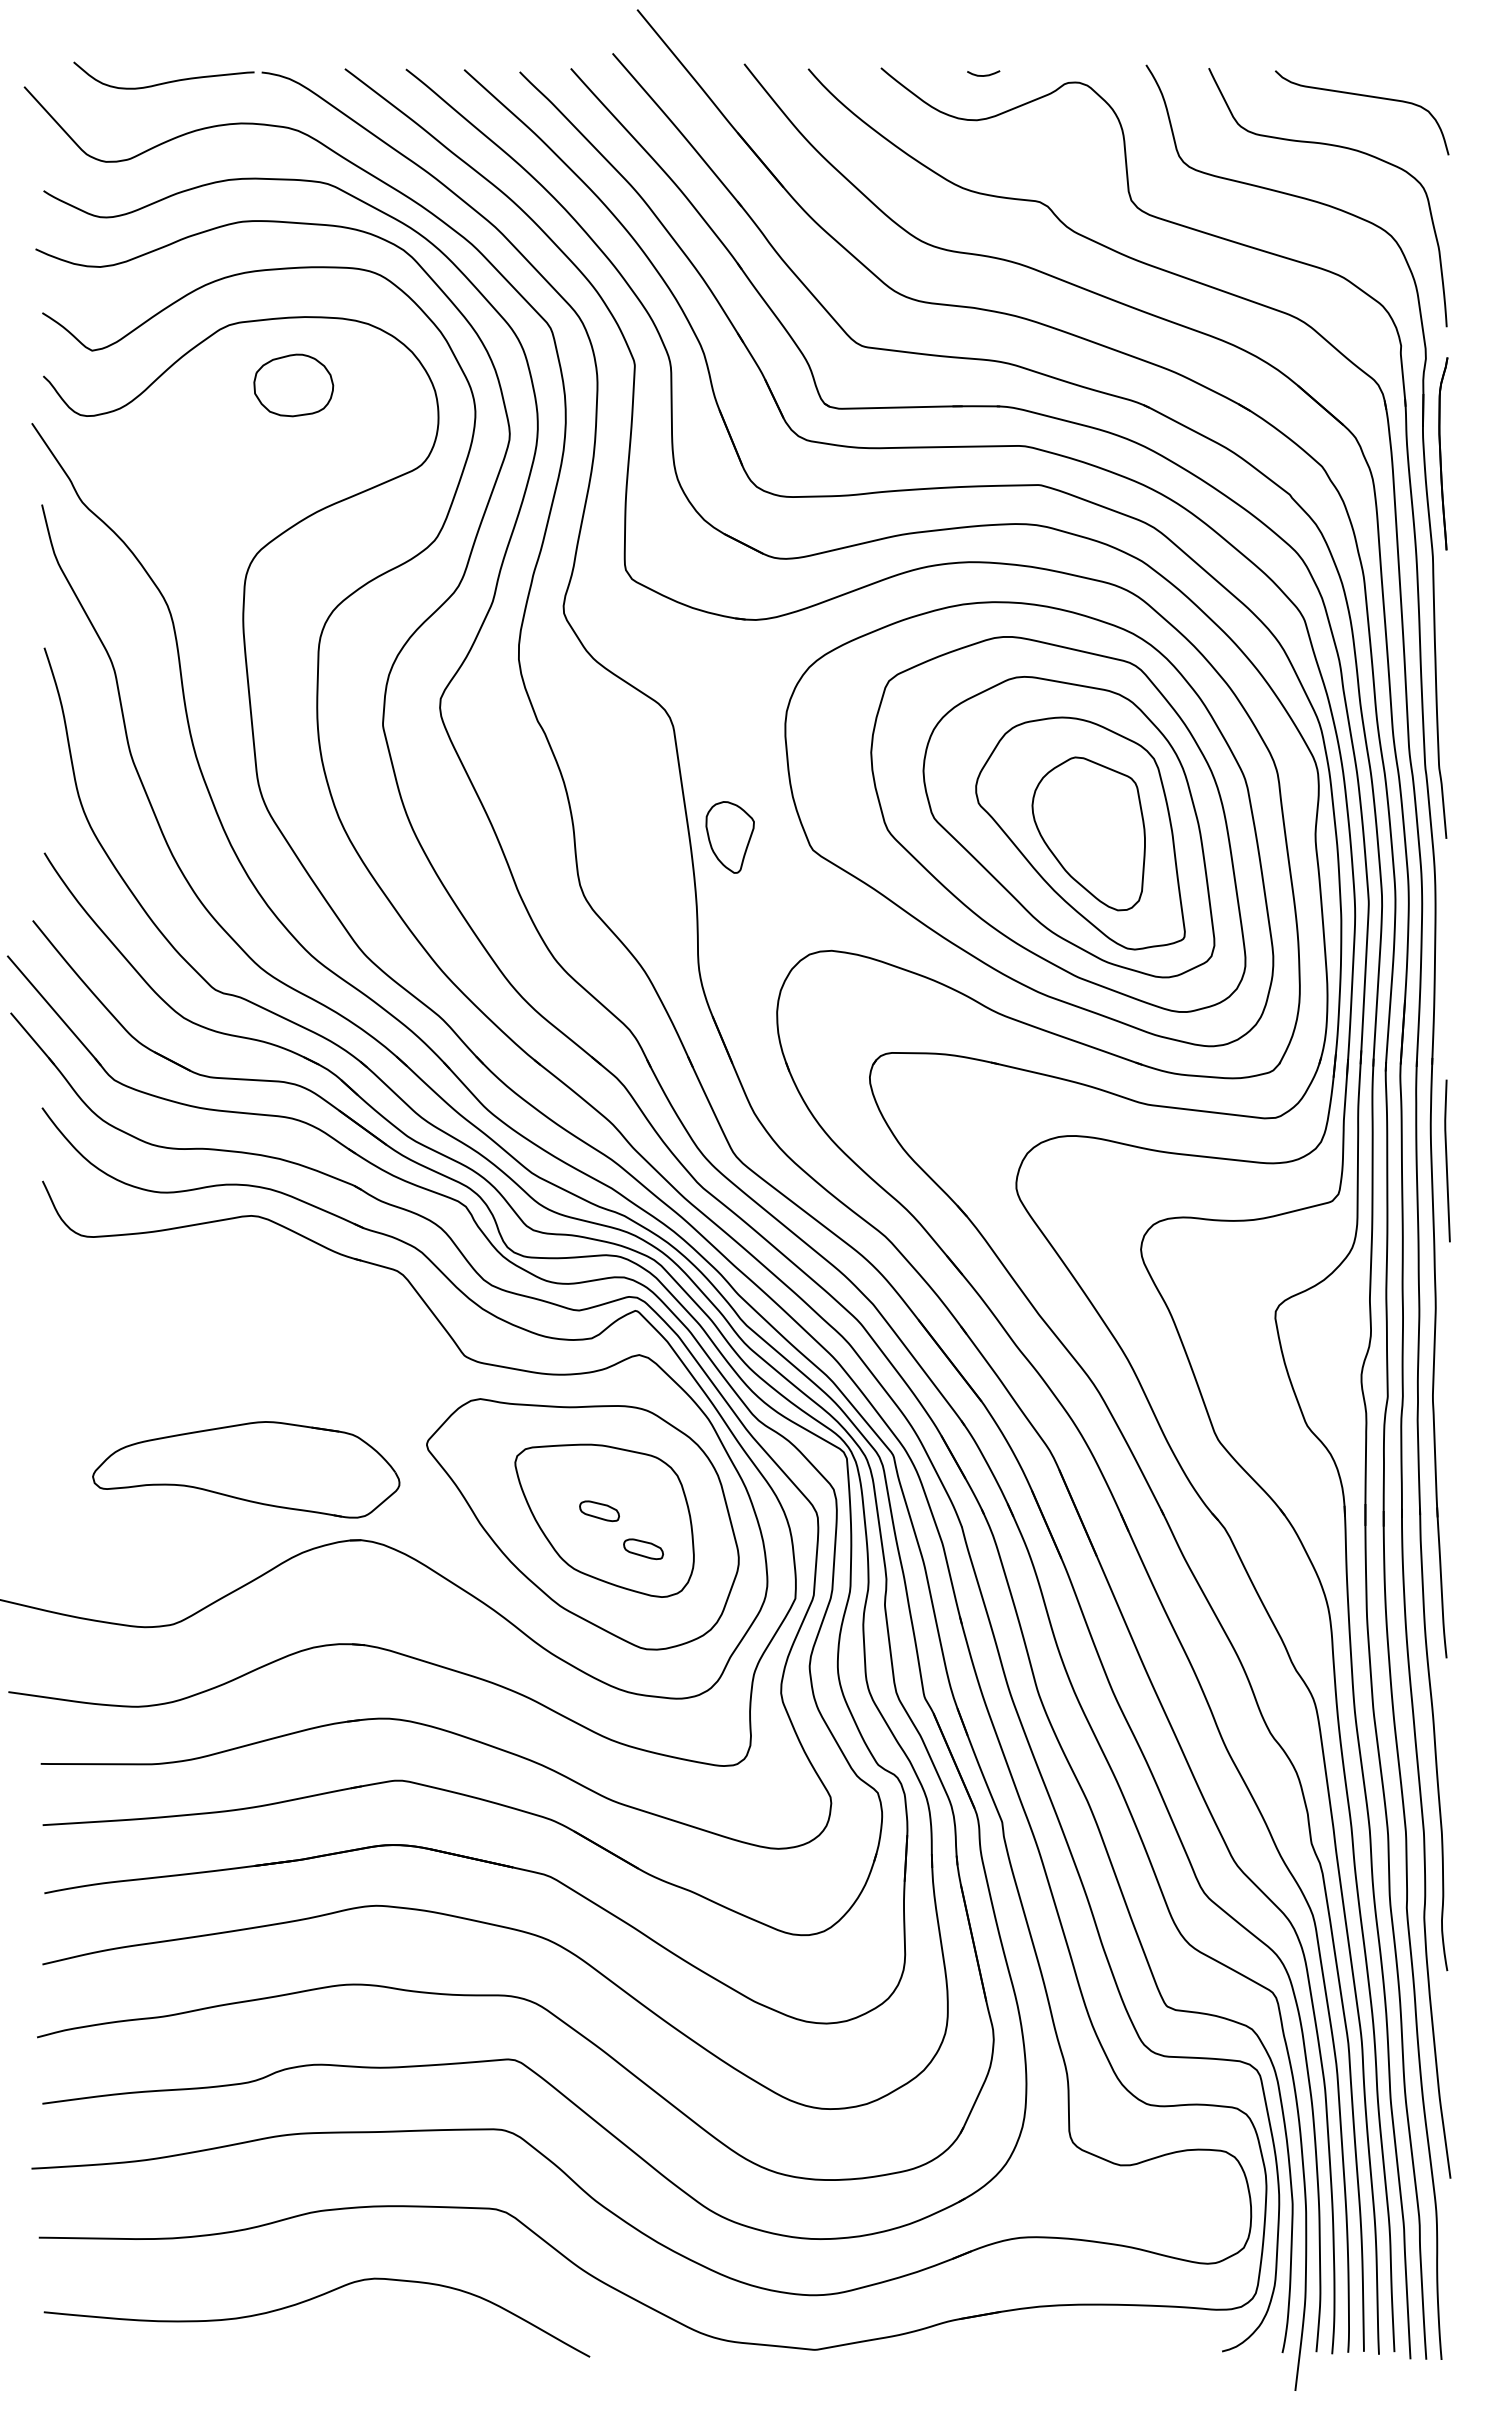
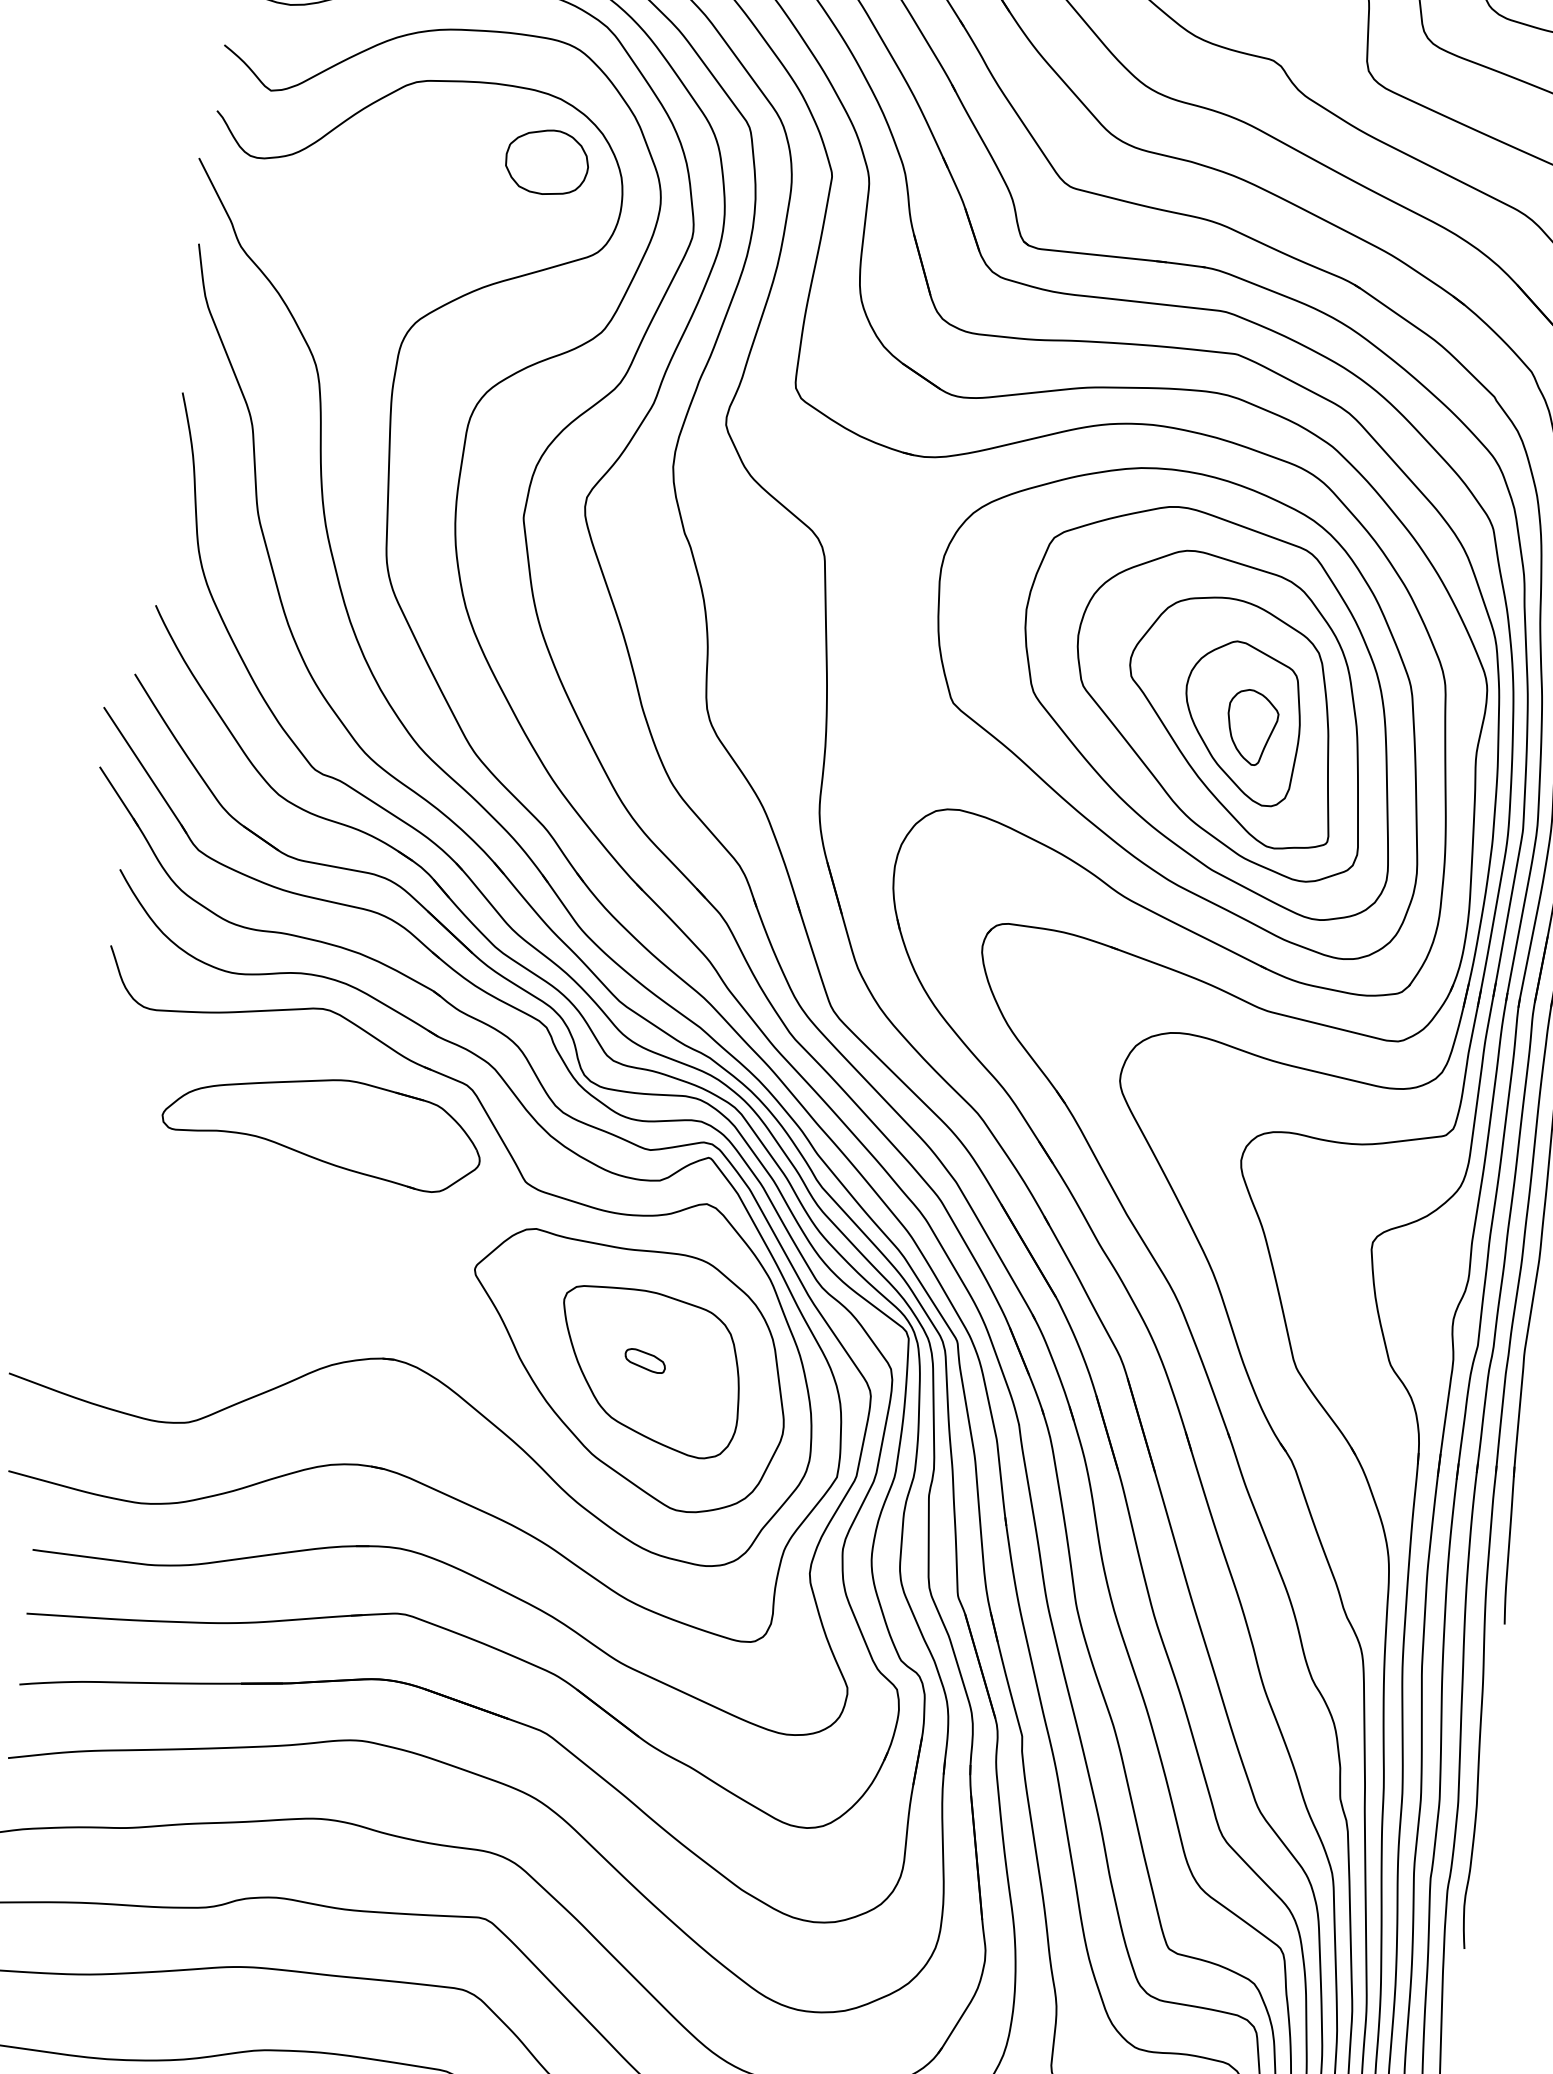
part: (293, 385) -> (546, 162), moved
part: (729, 837) -> (1251, 727), moved
part: (246, 1469) -> (322, 1127), moved
part: (643, 1549) -> (685, 1406), removed

